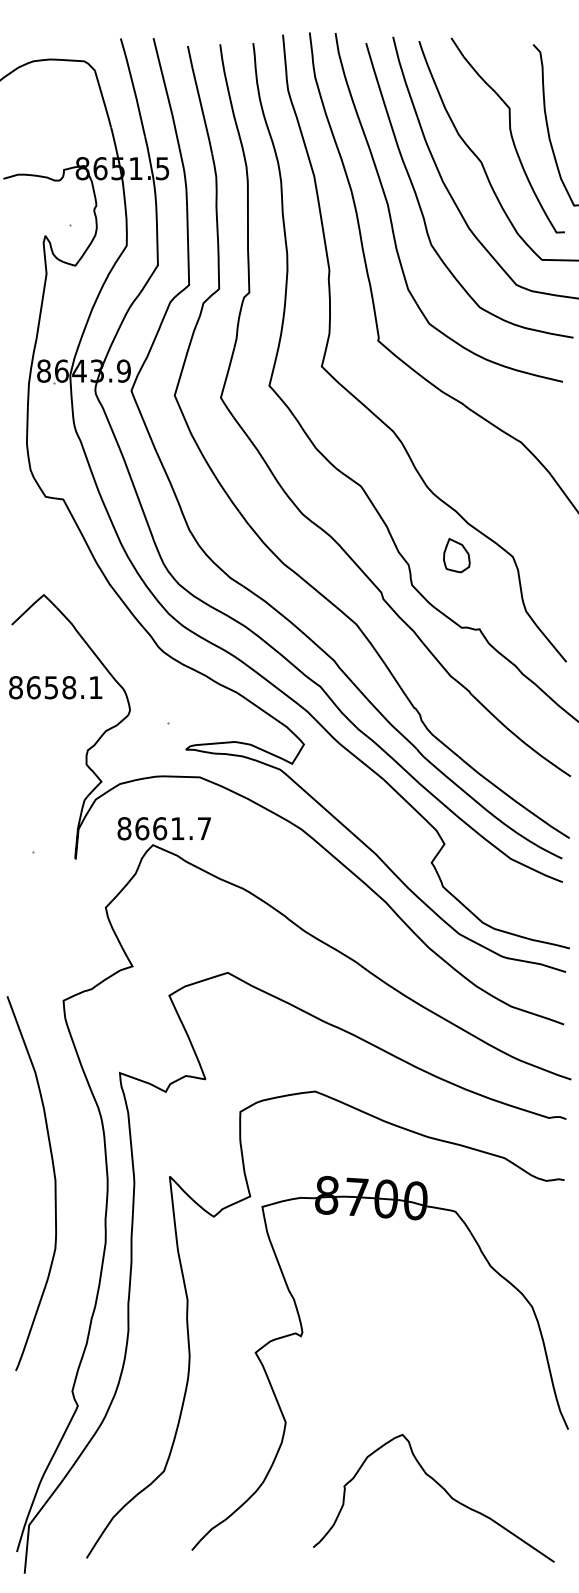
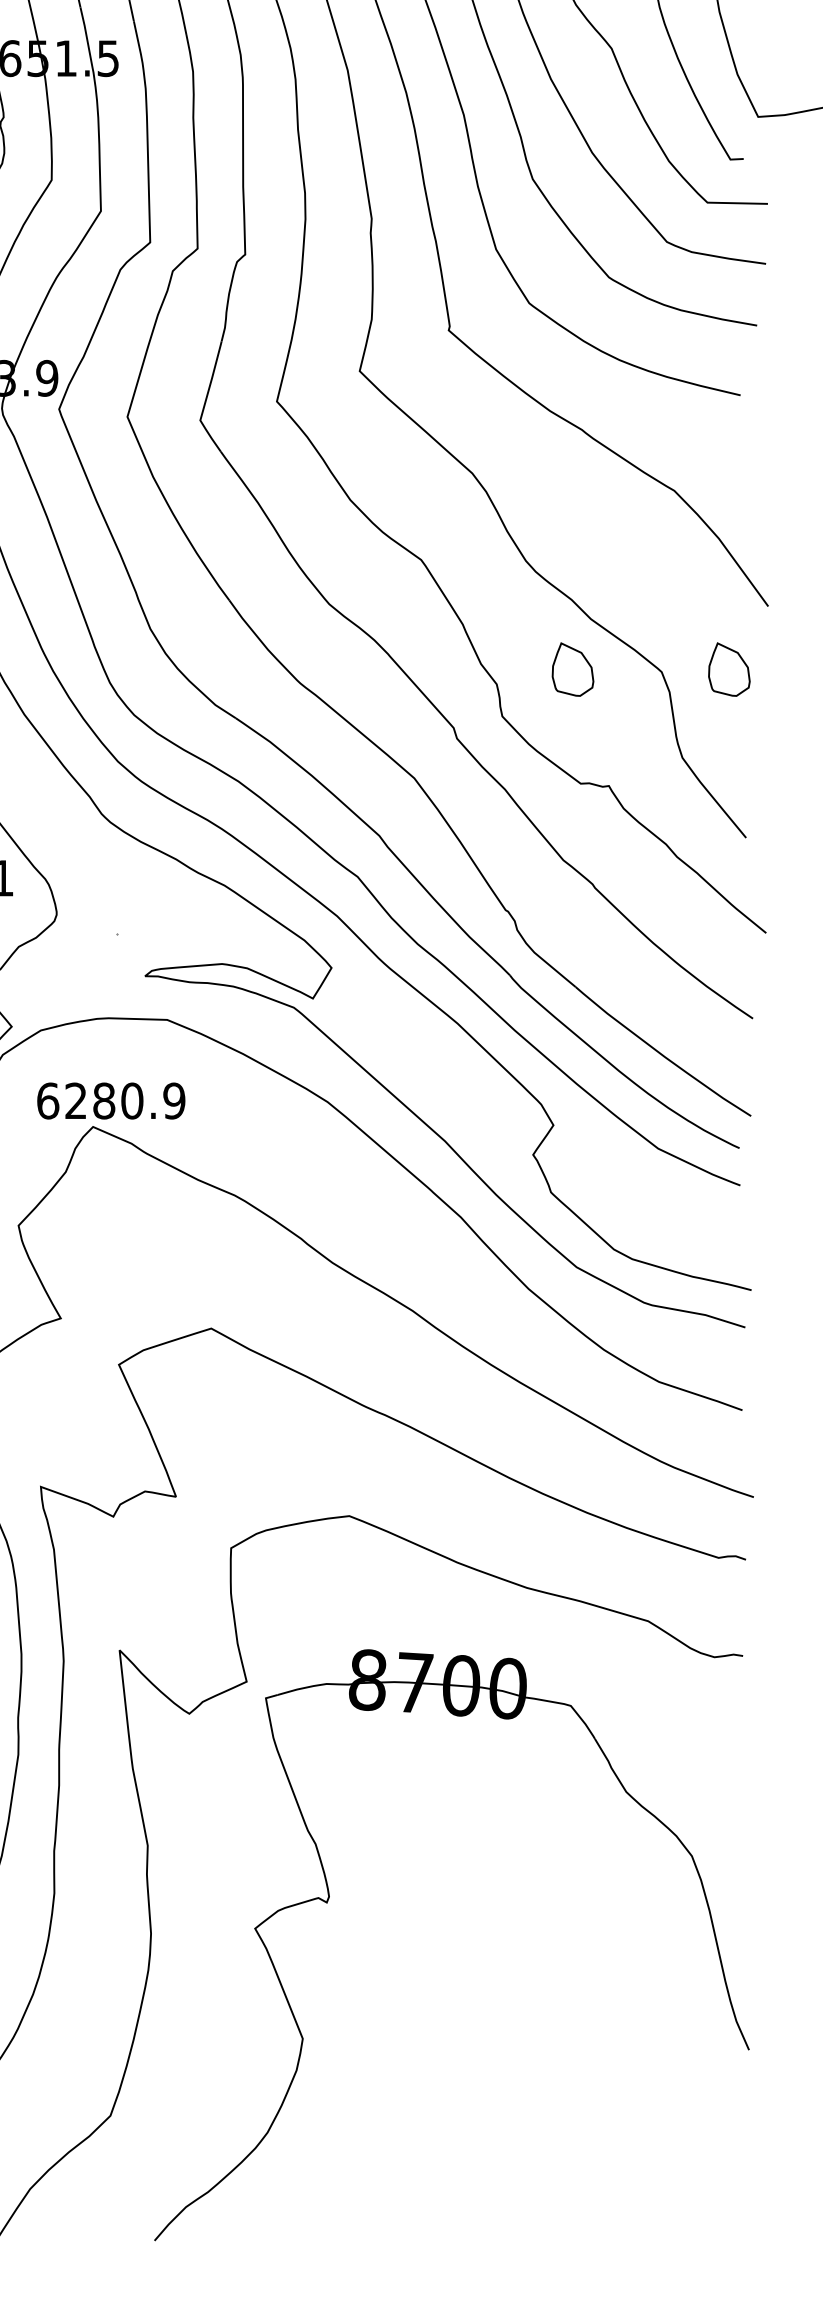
part: (555, 555) -> (728, 669), added
text: (164, 828) -> (111, 1100), 8661.7 -> 6280.9
curve: (441, 1488) -> (548, 2142), removed

